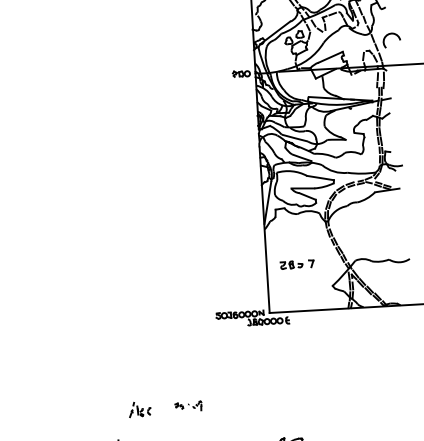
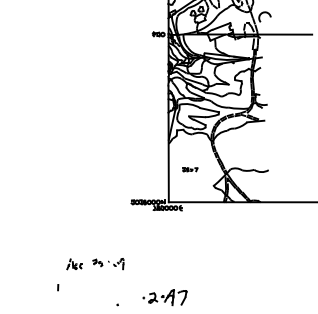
part: (297, 264) -> (190, 169), size x0.62
part: (188, 406) -> (108, 264), size x1.67

